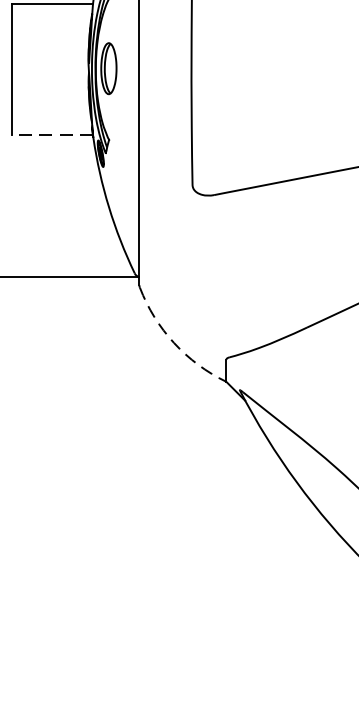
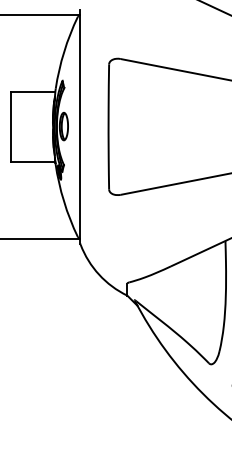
line: (52, 135) -> (33, 162), dashed -> solid
arc: (174, 342) -> (99, 274), dashed -> solid

